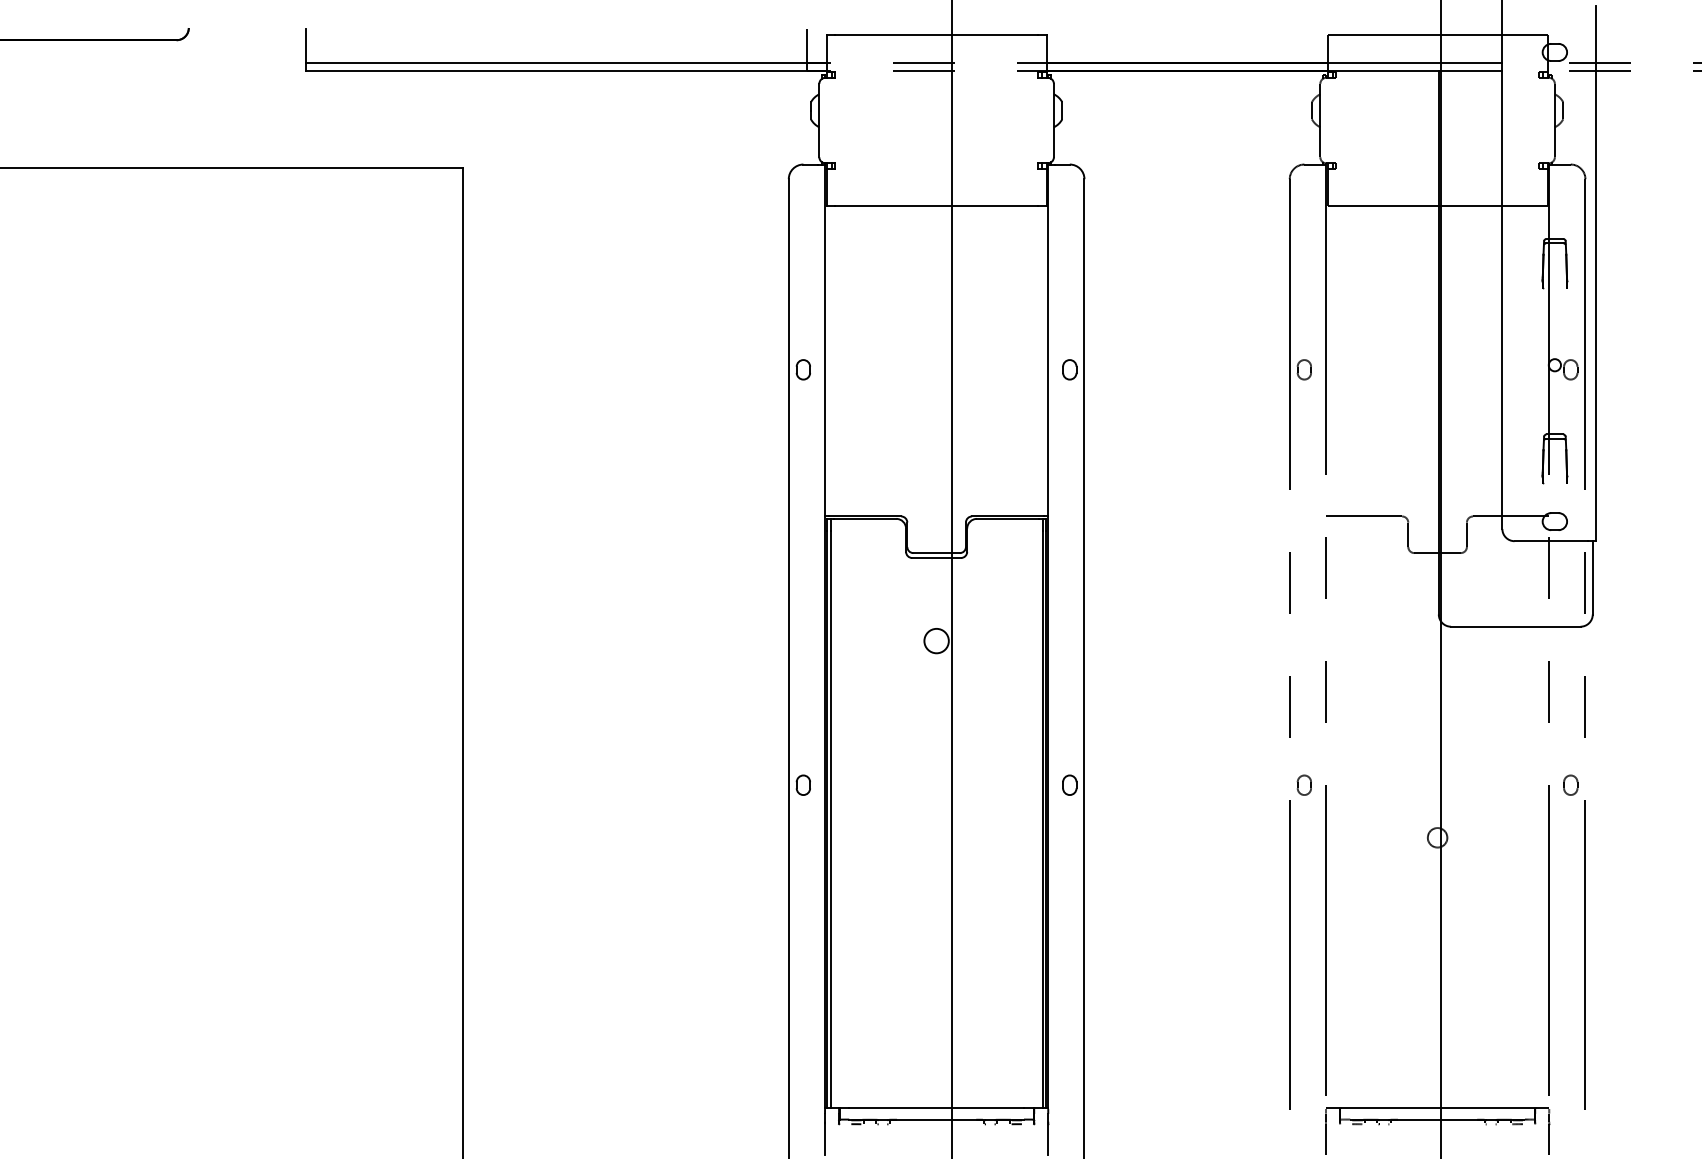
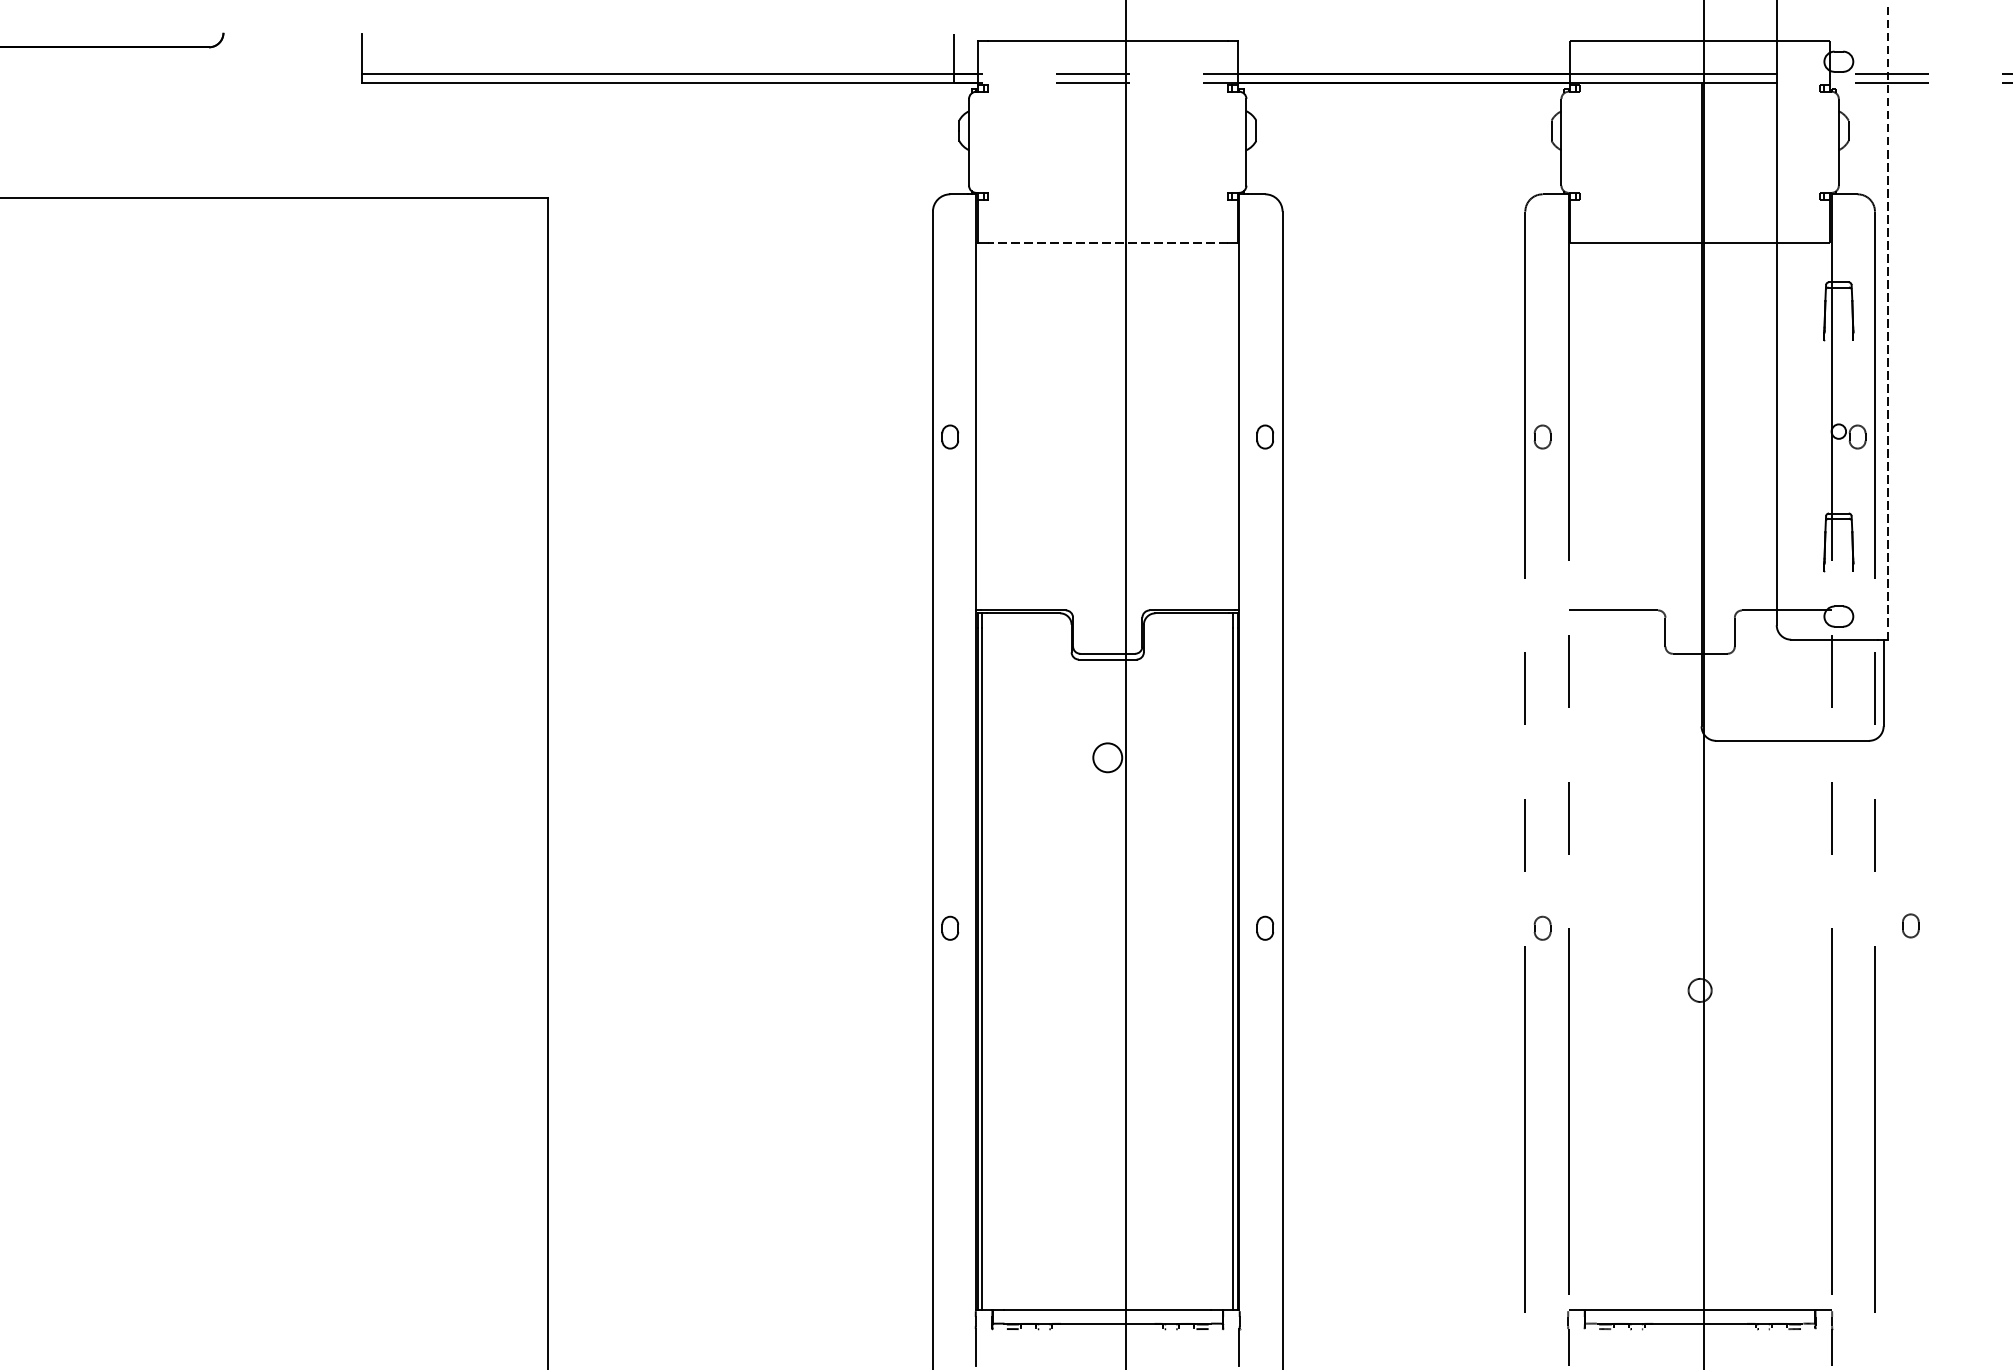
line: (936, 206) -> (1107, 243), solid -> dashed
line: (1596, 274) -> (1888, 324), solid -> dashed
part: (1570, 784) -> (1910, 925), moved

